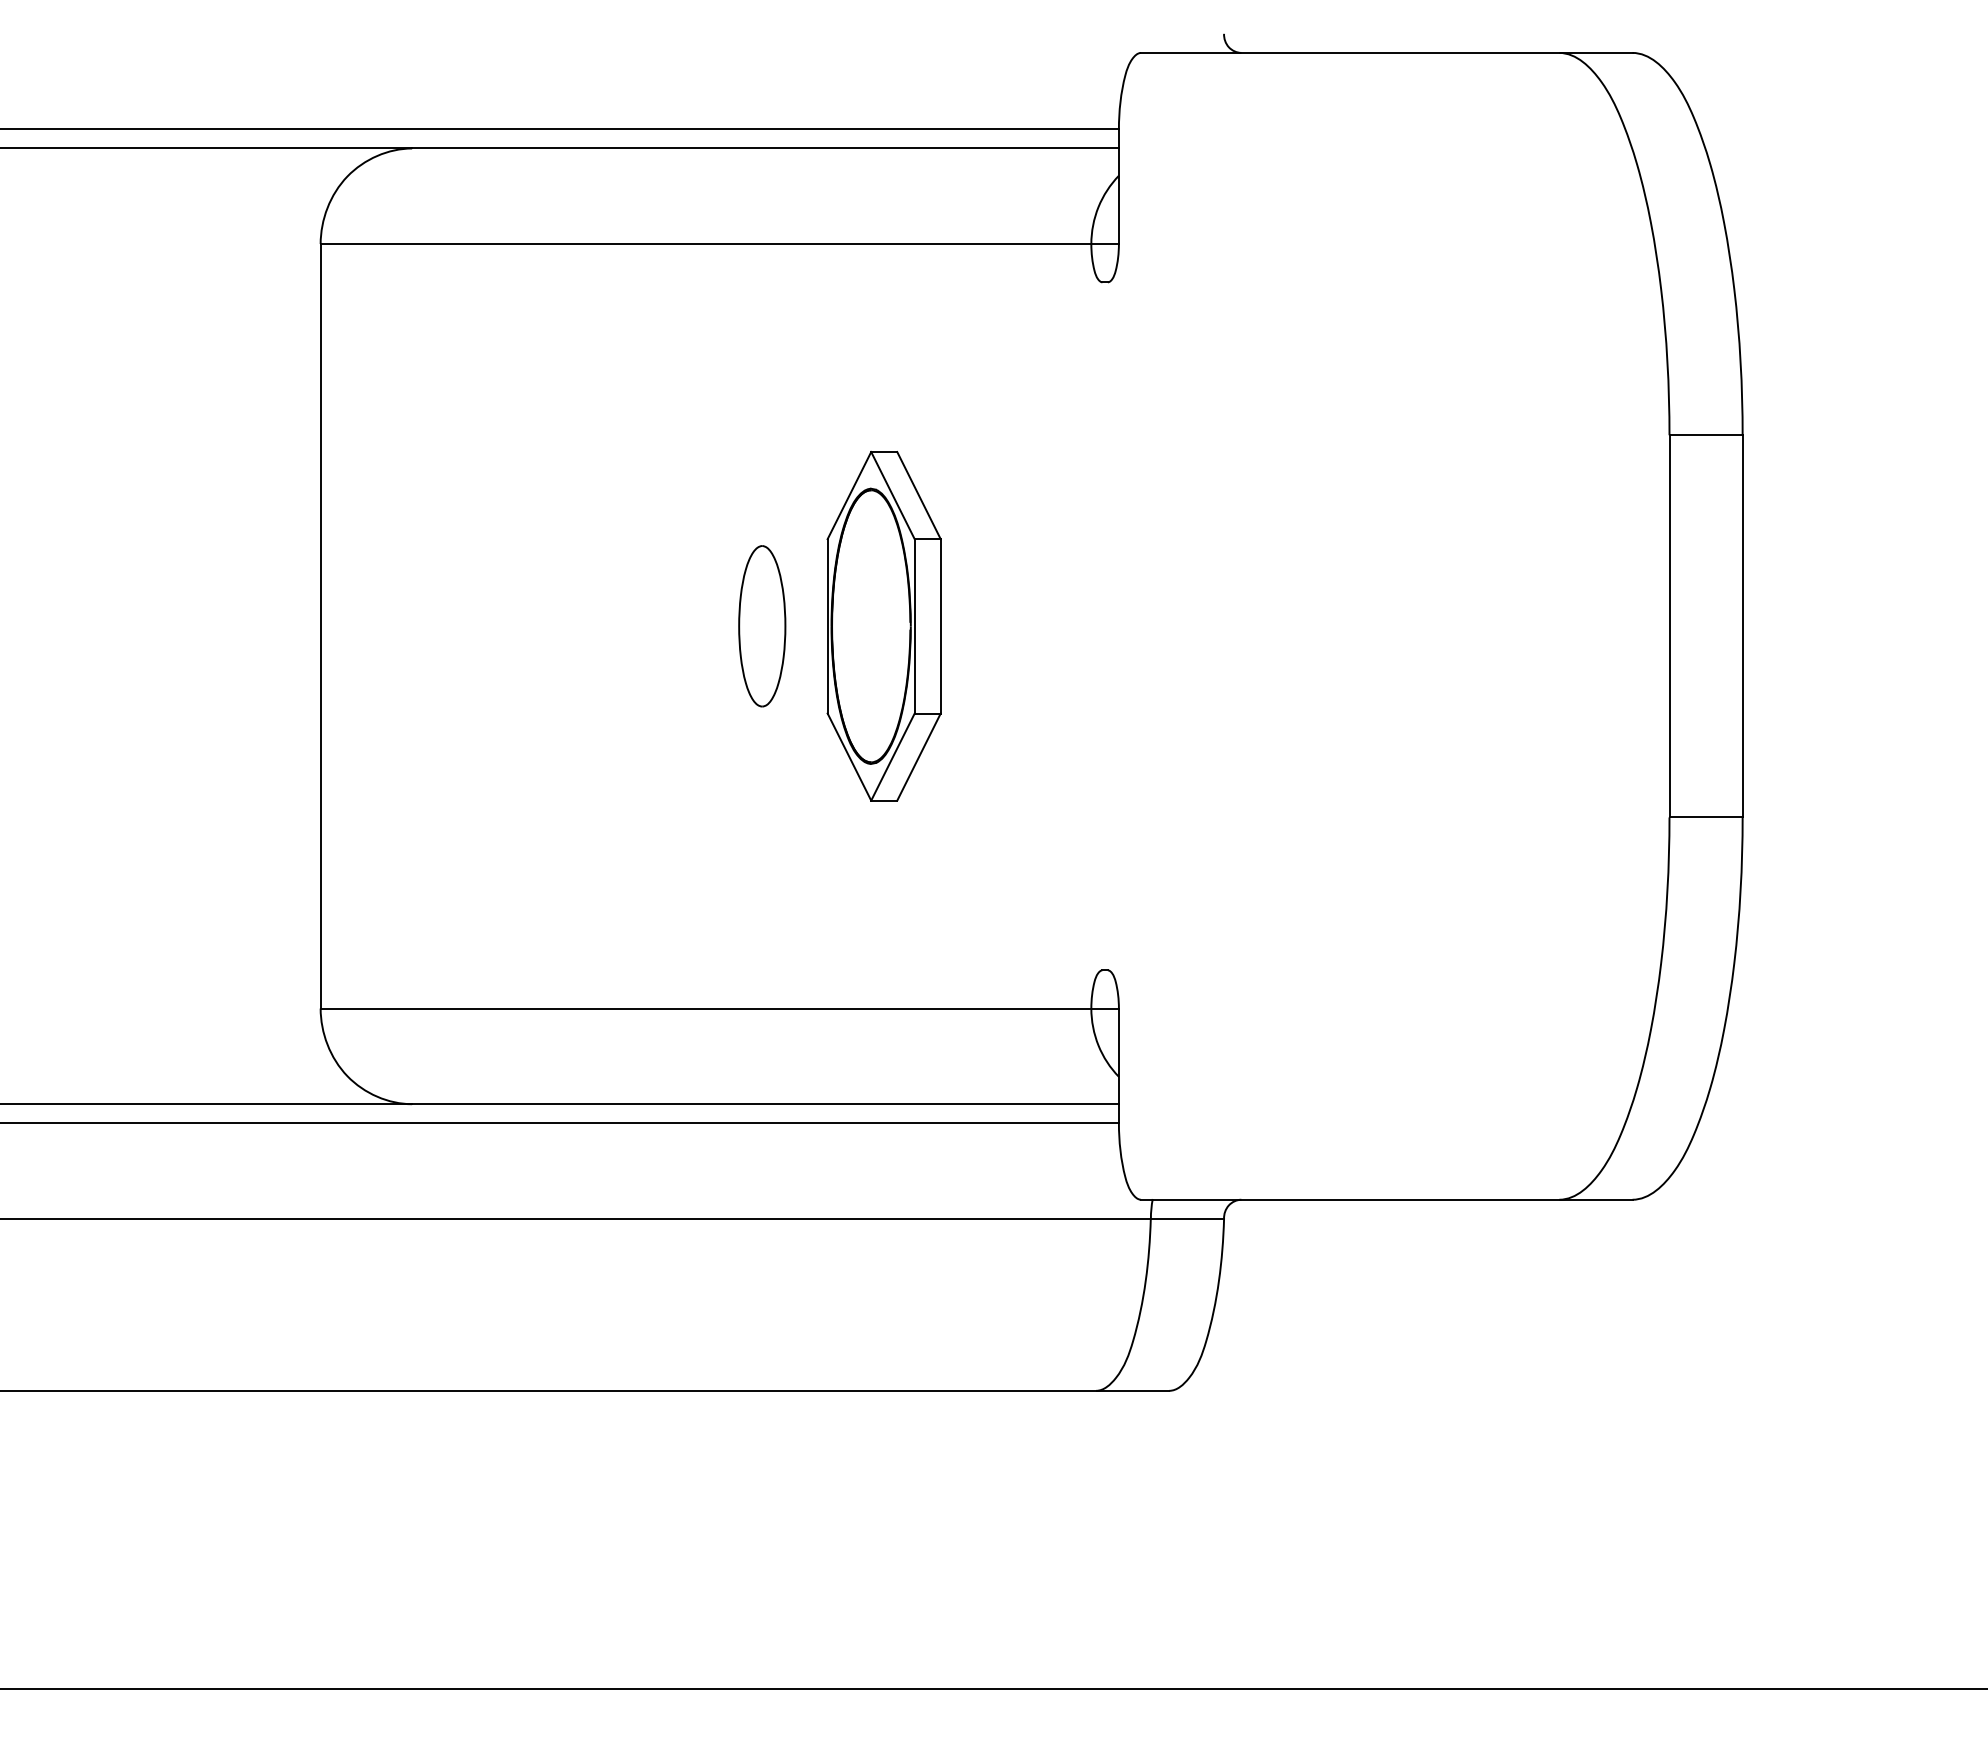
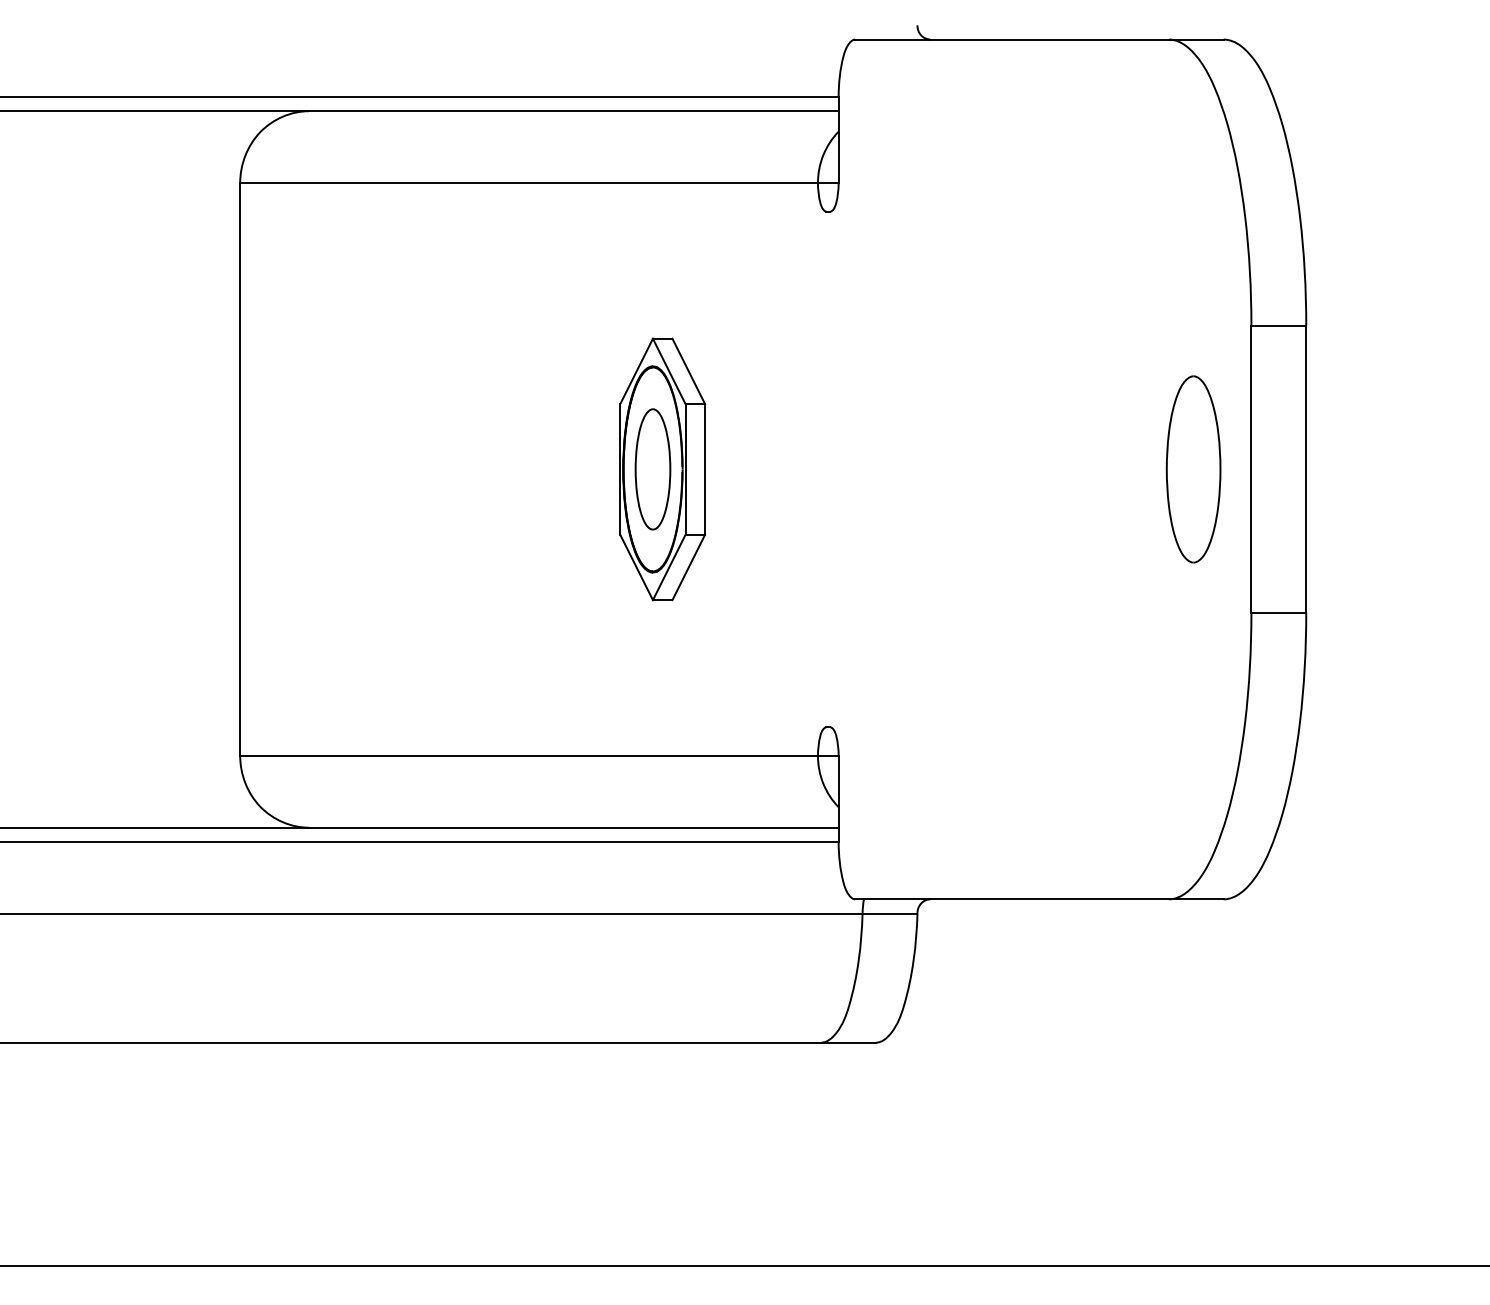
part: (762, 626) -> (653, 469), moved
part: (1592, 626) -> (1193, 469), added

